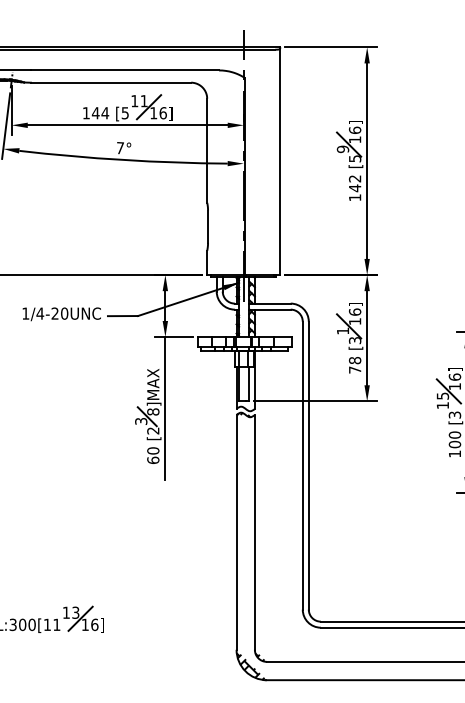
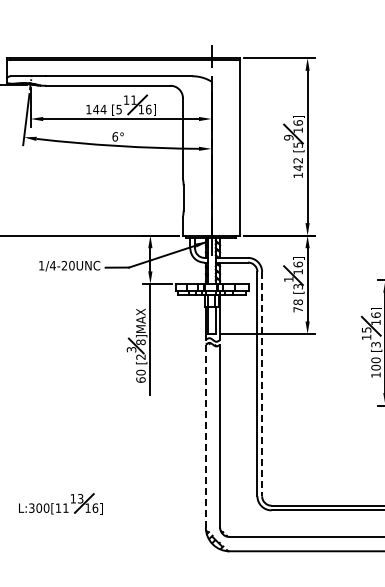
text: (120, 147) -> (115, 136), 7° -> 6°
line: (309, 466) -> (262, 384), solid -> dashed
line: (236, 531) -> (205, 435), solid -> dashed

